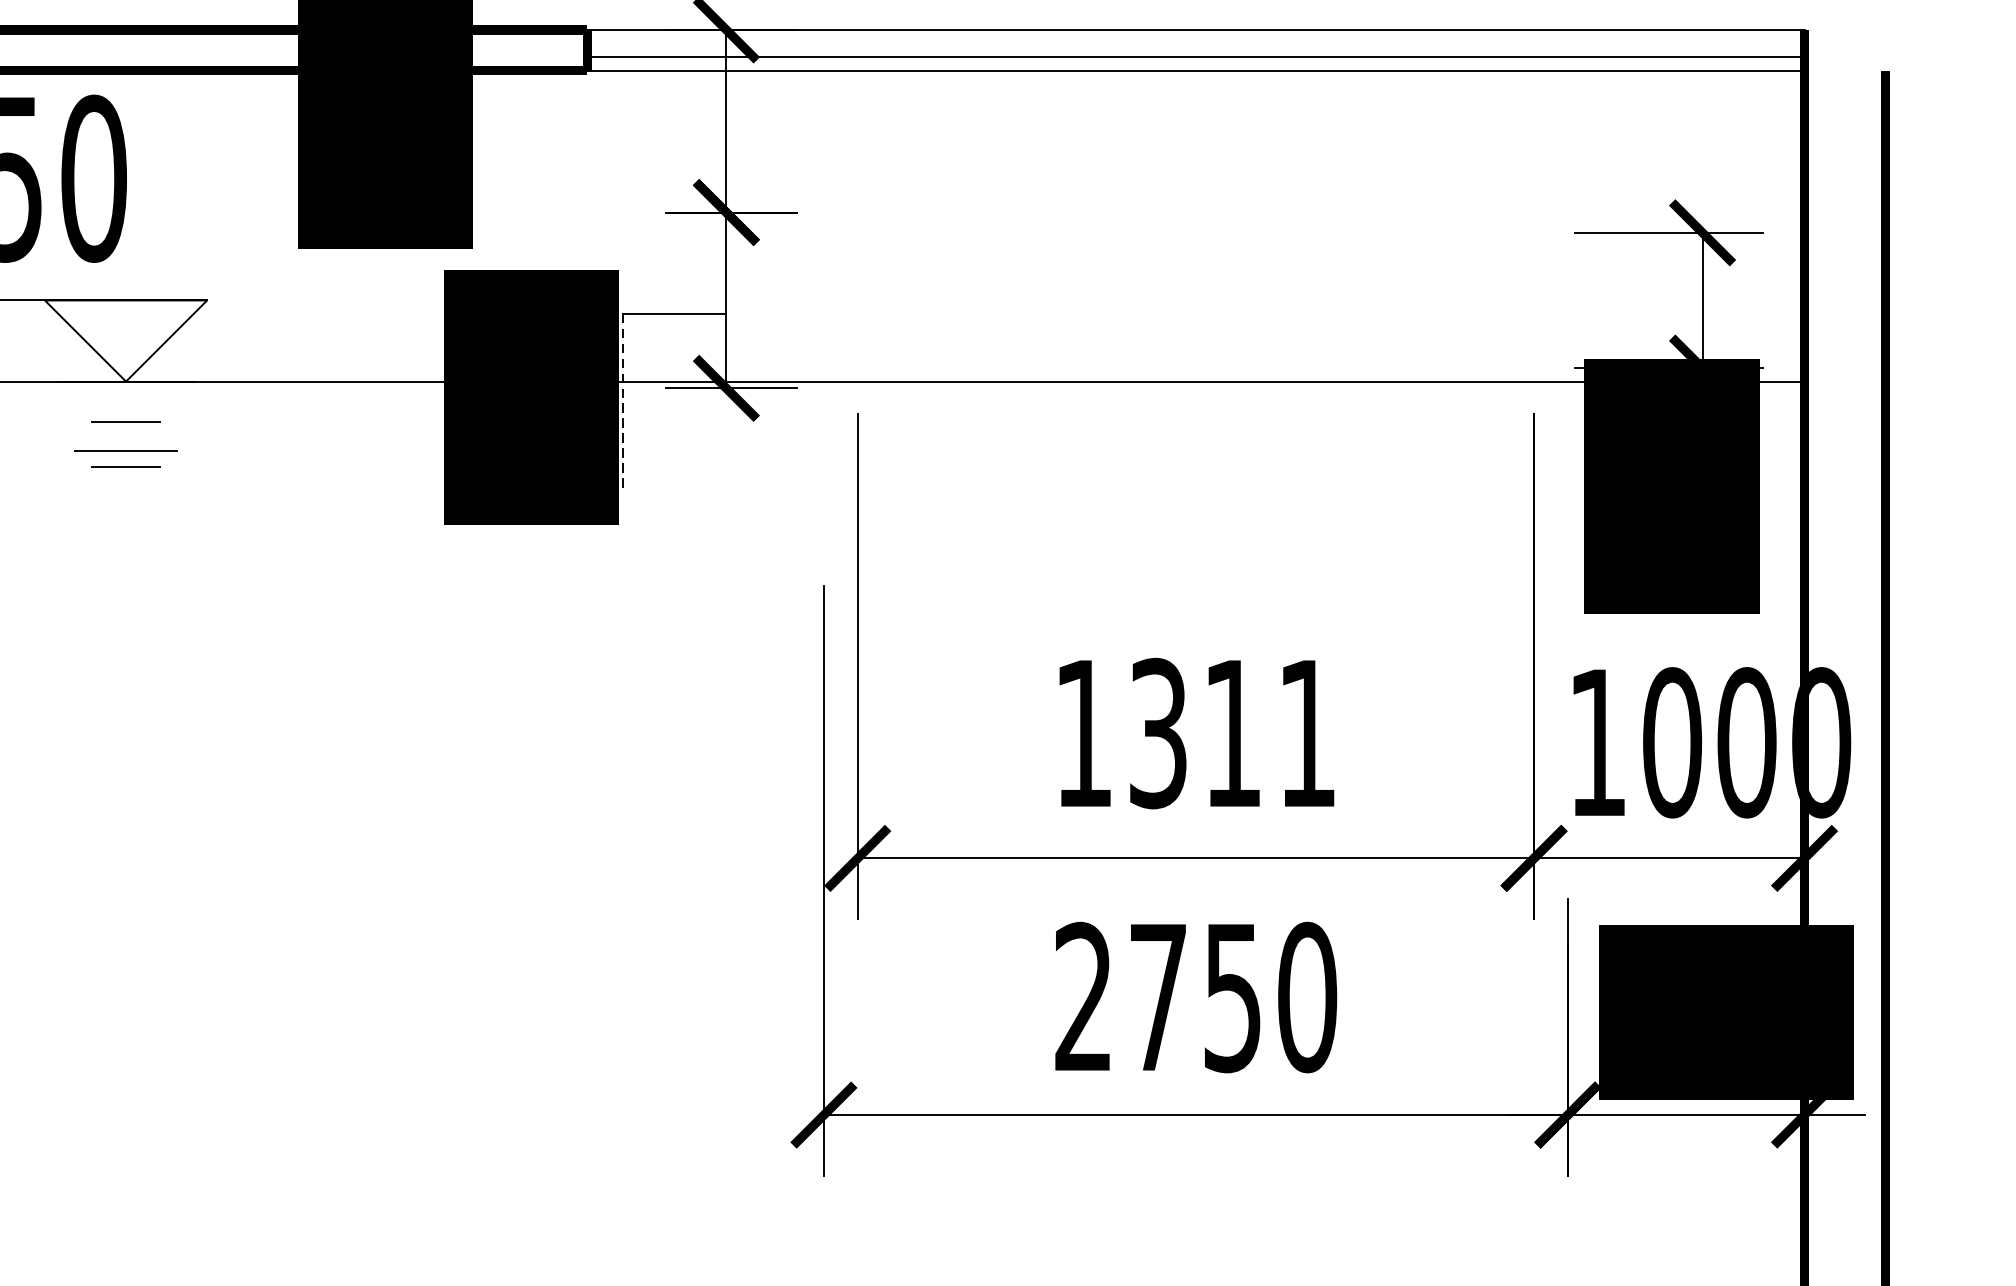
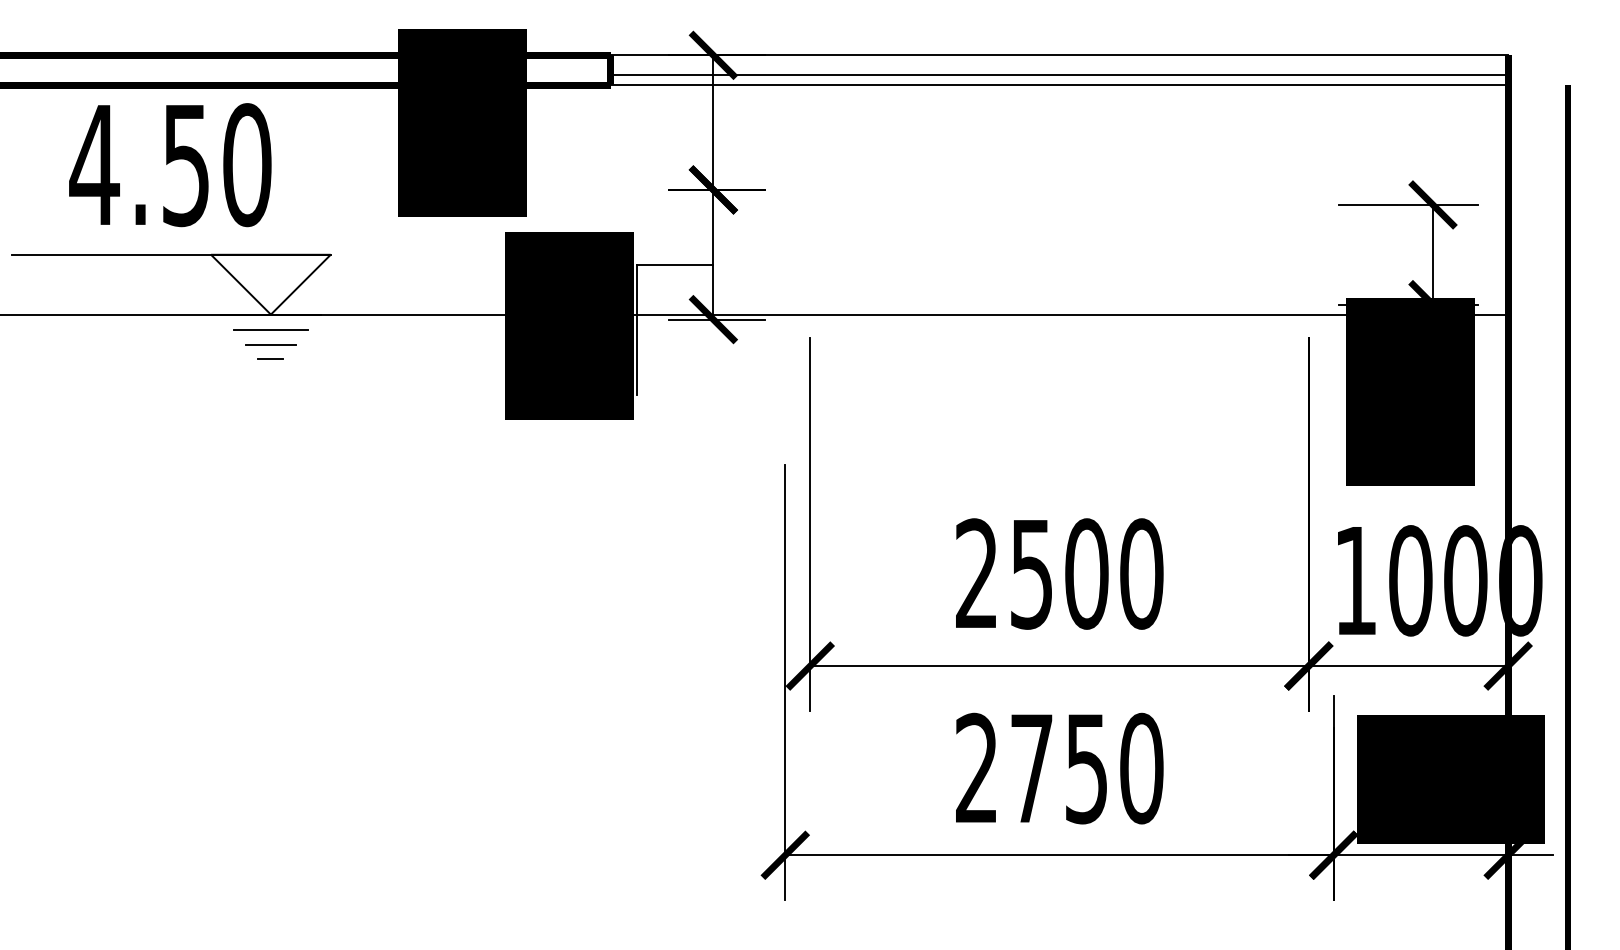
line: (623, 403) -> (637, 330), dashed -> solid
line: (125, 442) -> (270, 359), added
line: (125, 450) -> (270, 329), moved
line: (125, 466) -> (270, 377), removed
text: (1195, 732) -> (1059, 573), 1311 -> 2500

